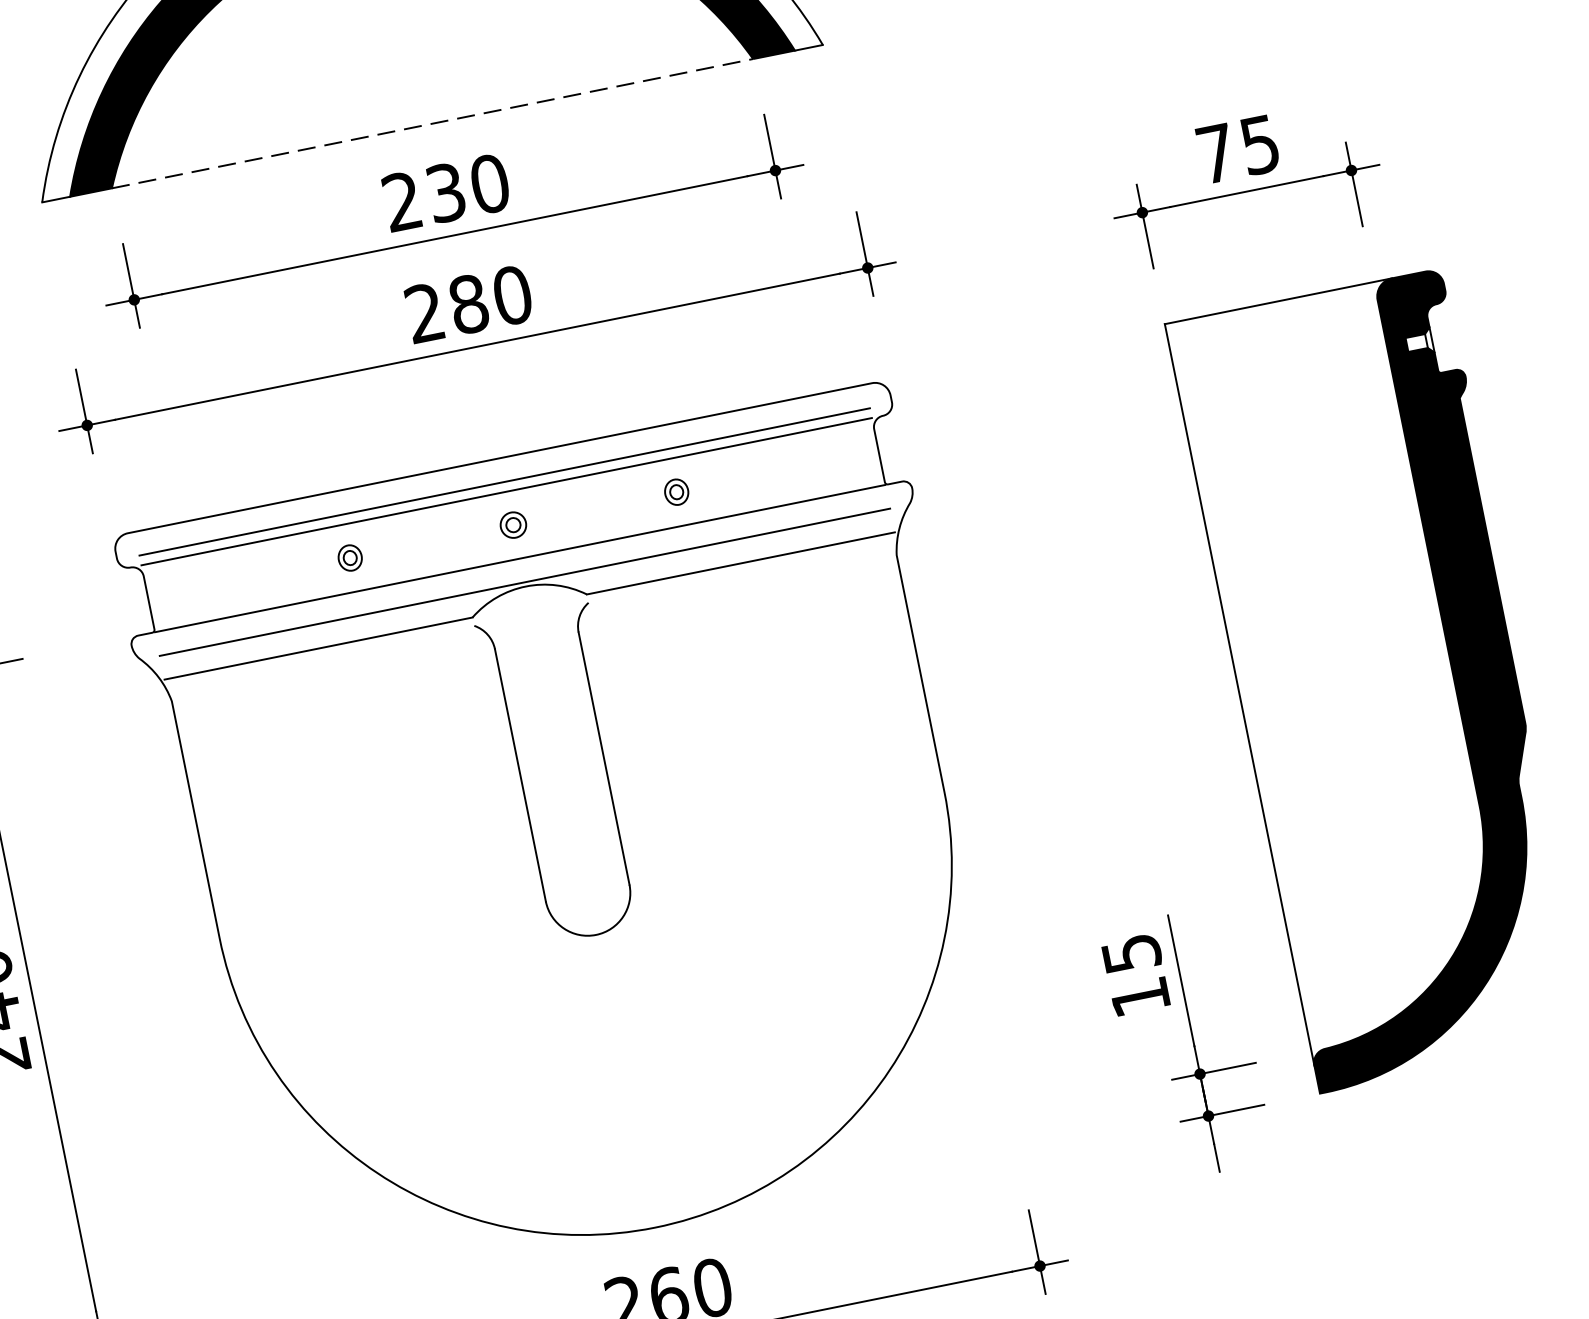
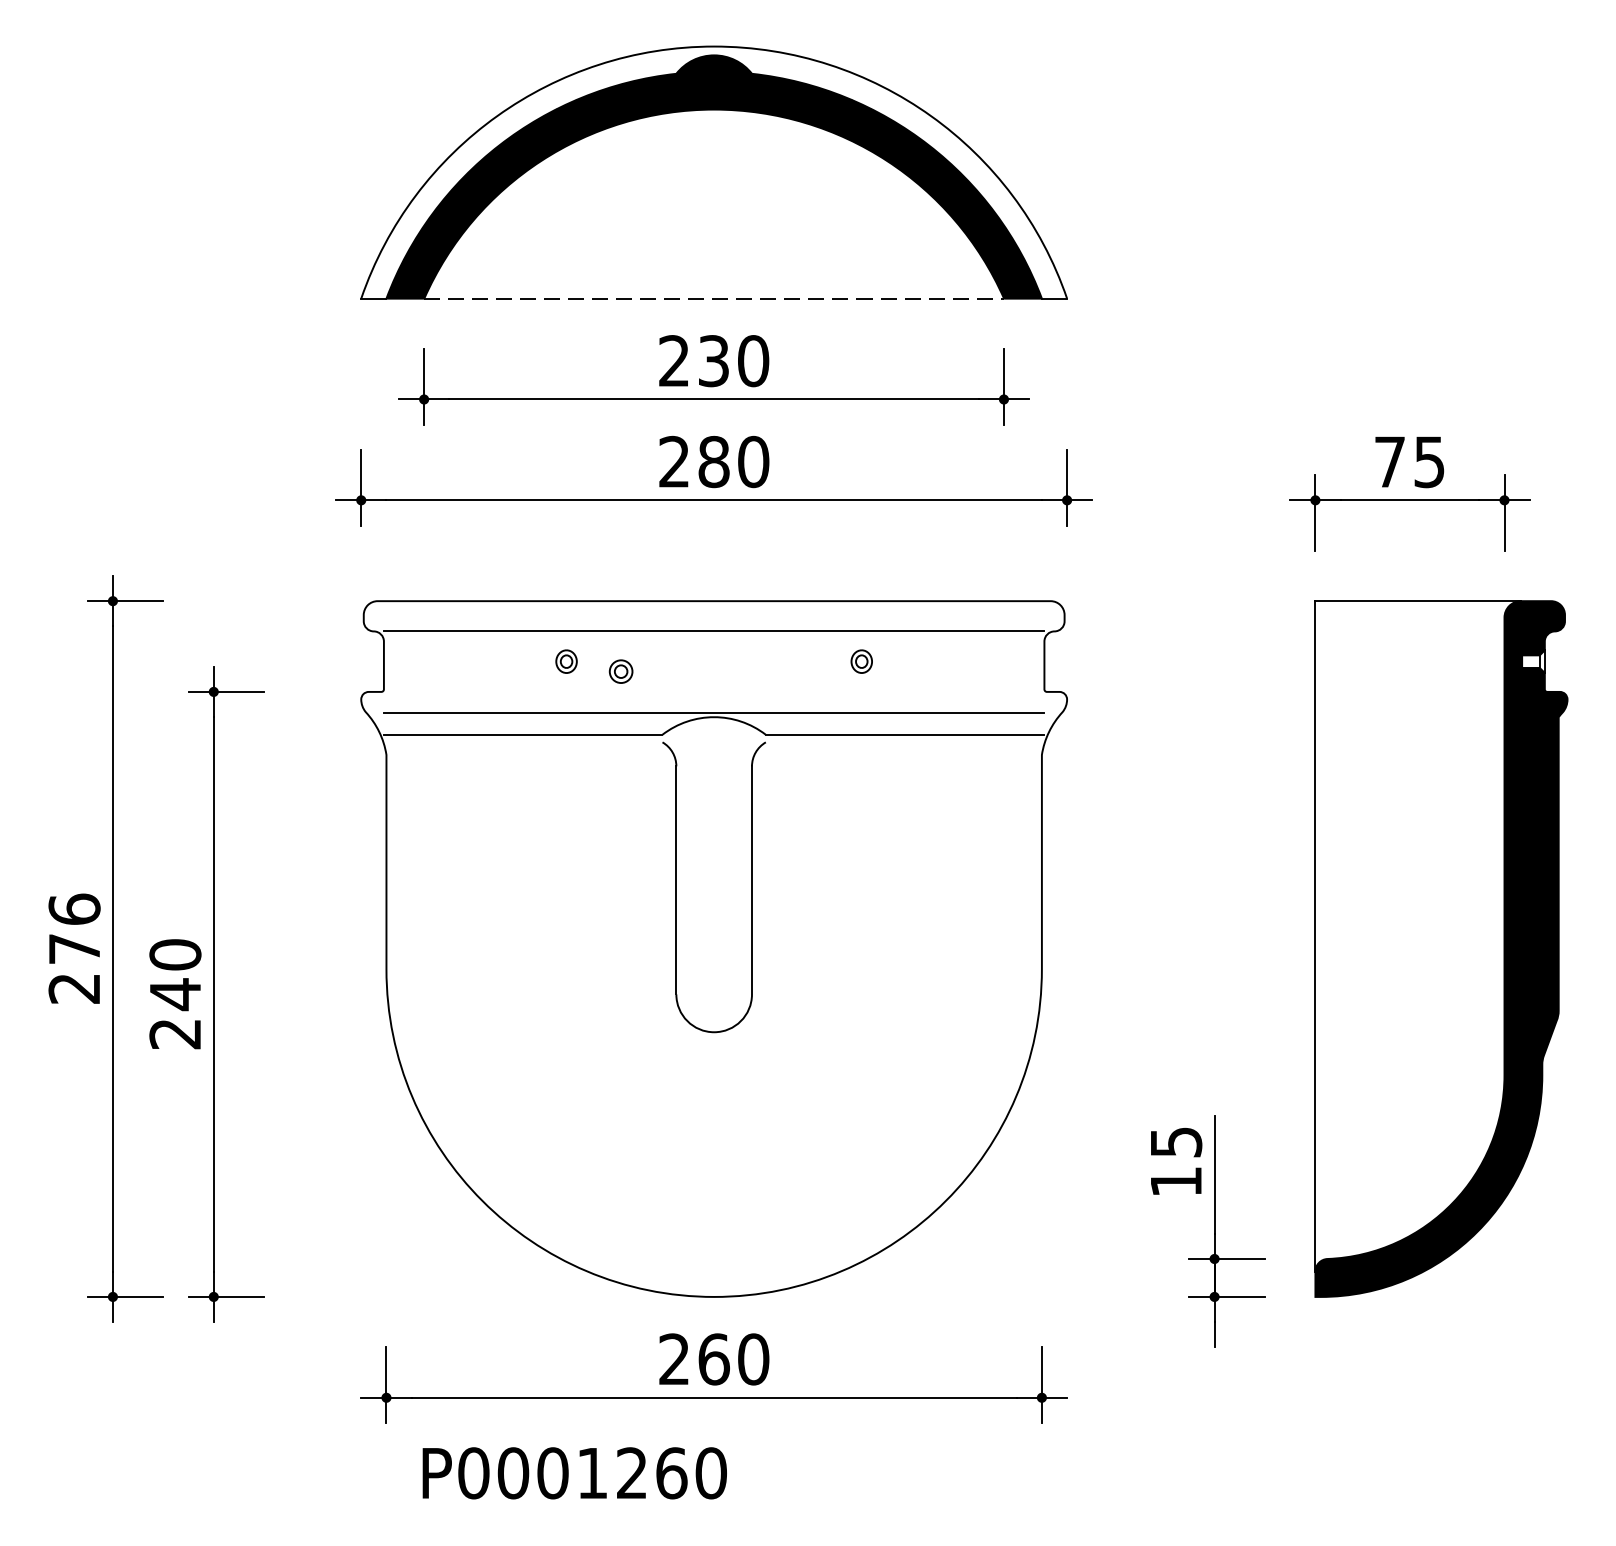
line: (503, 481) -> (713, 622), removed
part: (512, 525) -> (620, 671), moved
line: (519, 558) -> (713, 691), removed

